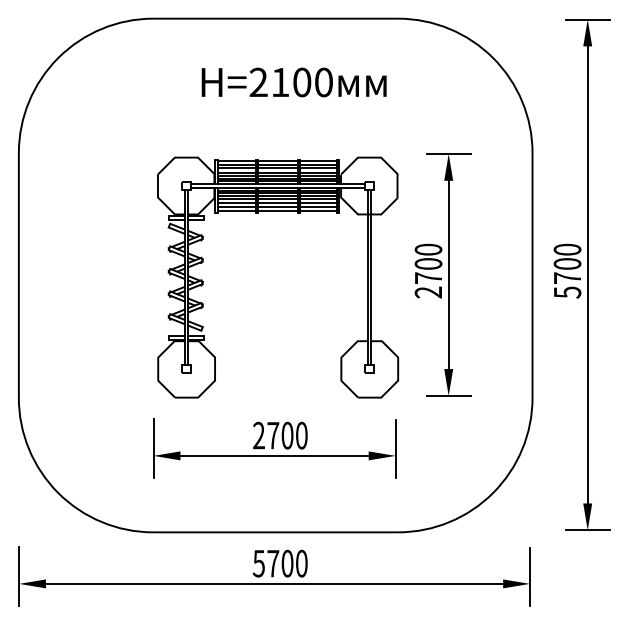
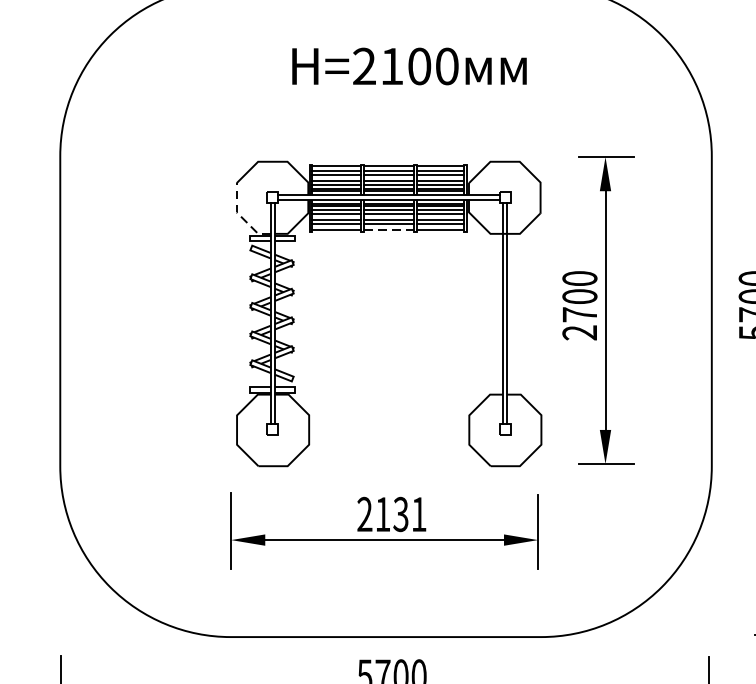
line: (161, 201) -> (241, 217), solid -> dashed
line: (277, 211) -> (388, 230), solid -> dashed
text: (287, 435) -> (401, 514), 2700 -> 2131

